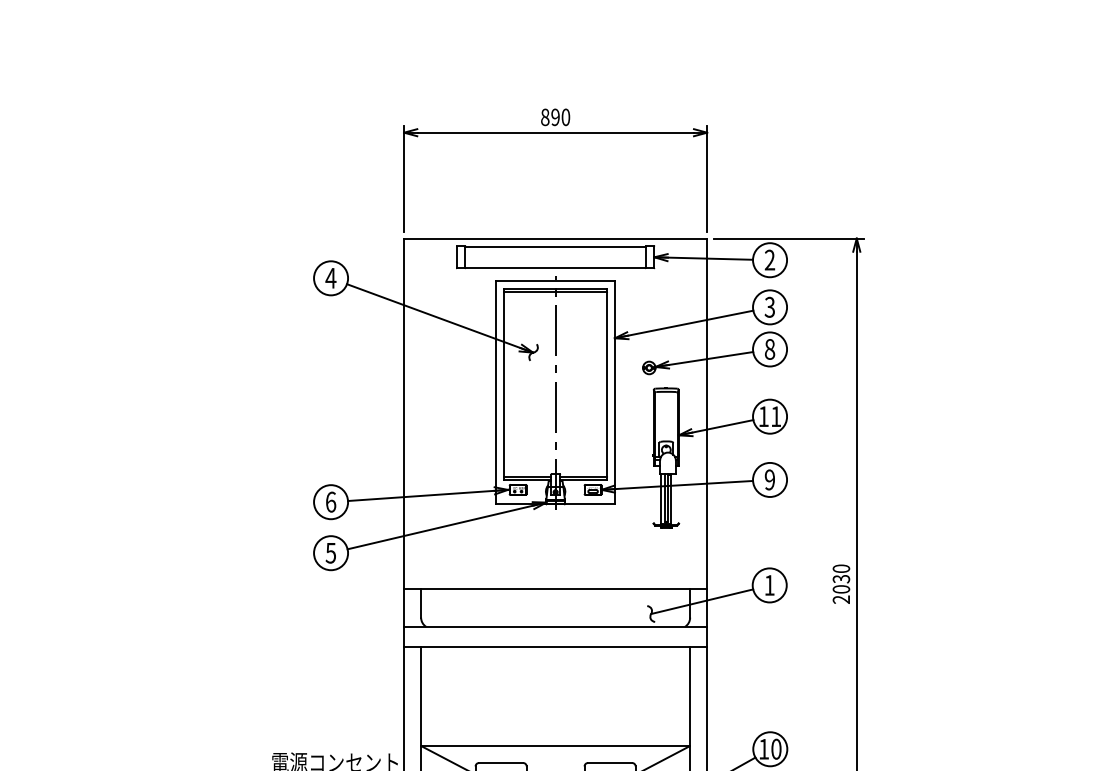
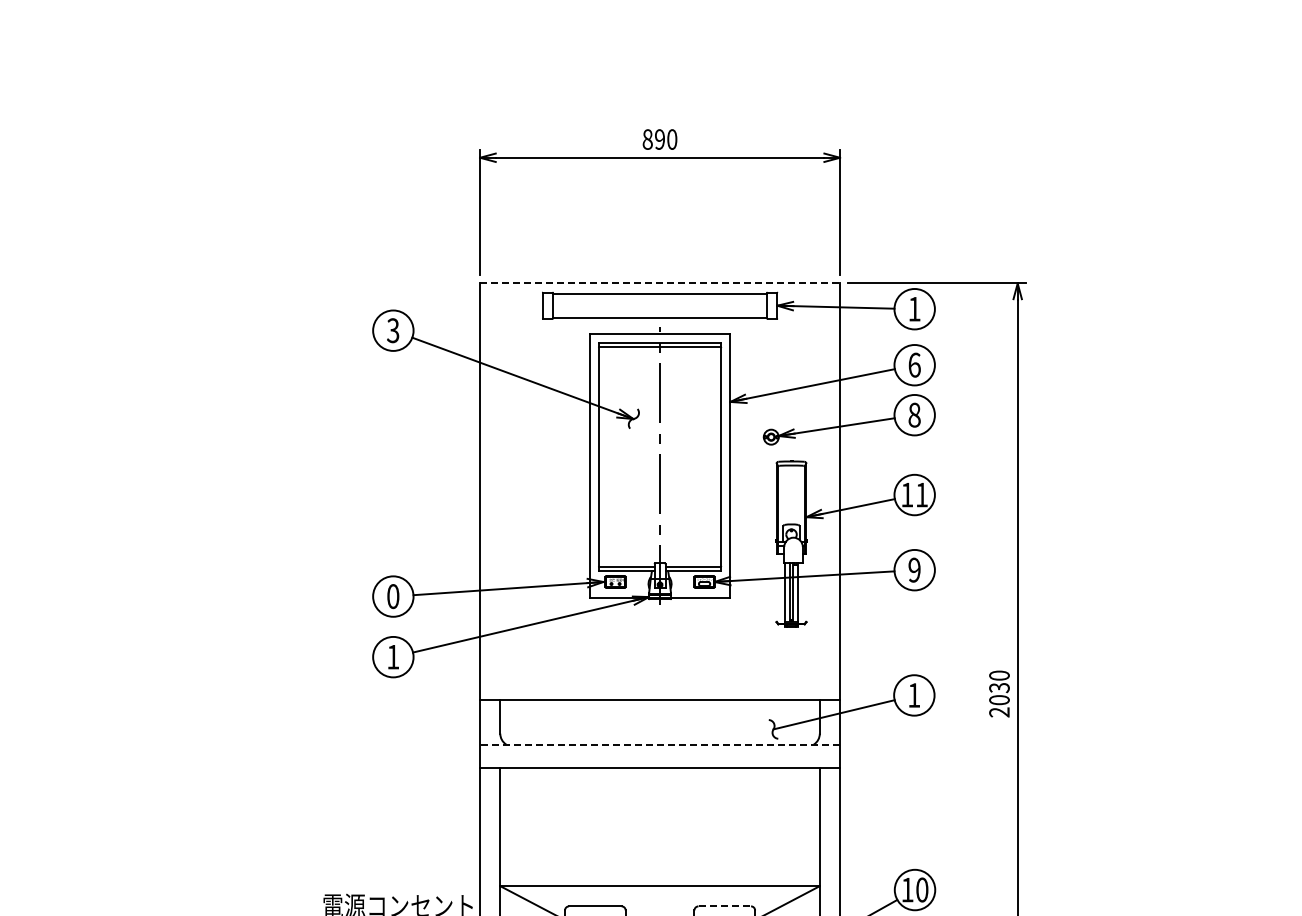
line: (555, 238) -> (660, 283), solid -> dashed
text: (769, 259) -> (914, 308), 2 -> 1
text: (330, 278) -> (392, 330), 4 -> 3
text: (769, 306) -> (914, 364), 3 -> 6
text: (331, 502) -> (393, 596), 6 -> 0
text: (330, 553) -> (392, 657), 5 -> 1
line: (555, 626) -> (660, 744), solid -> dashed
line: (610, 763) -> (725, 906), solid -> dashed

